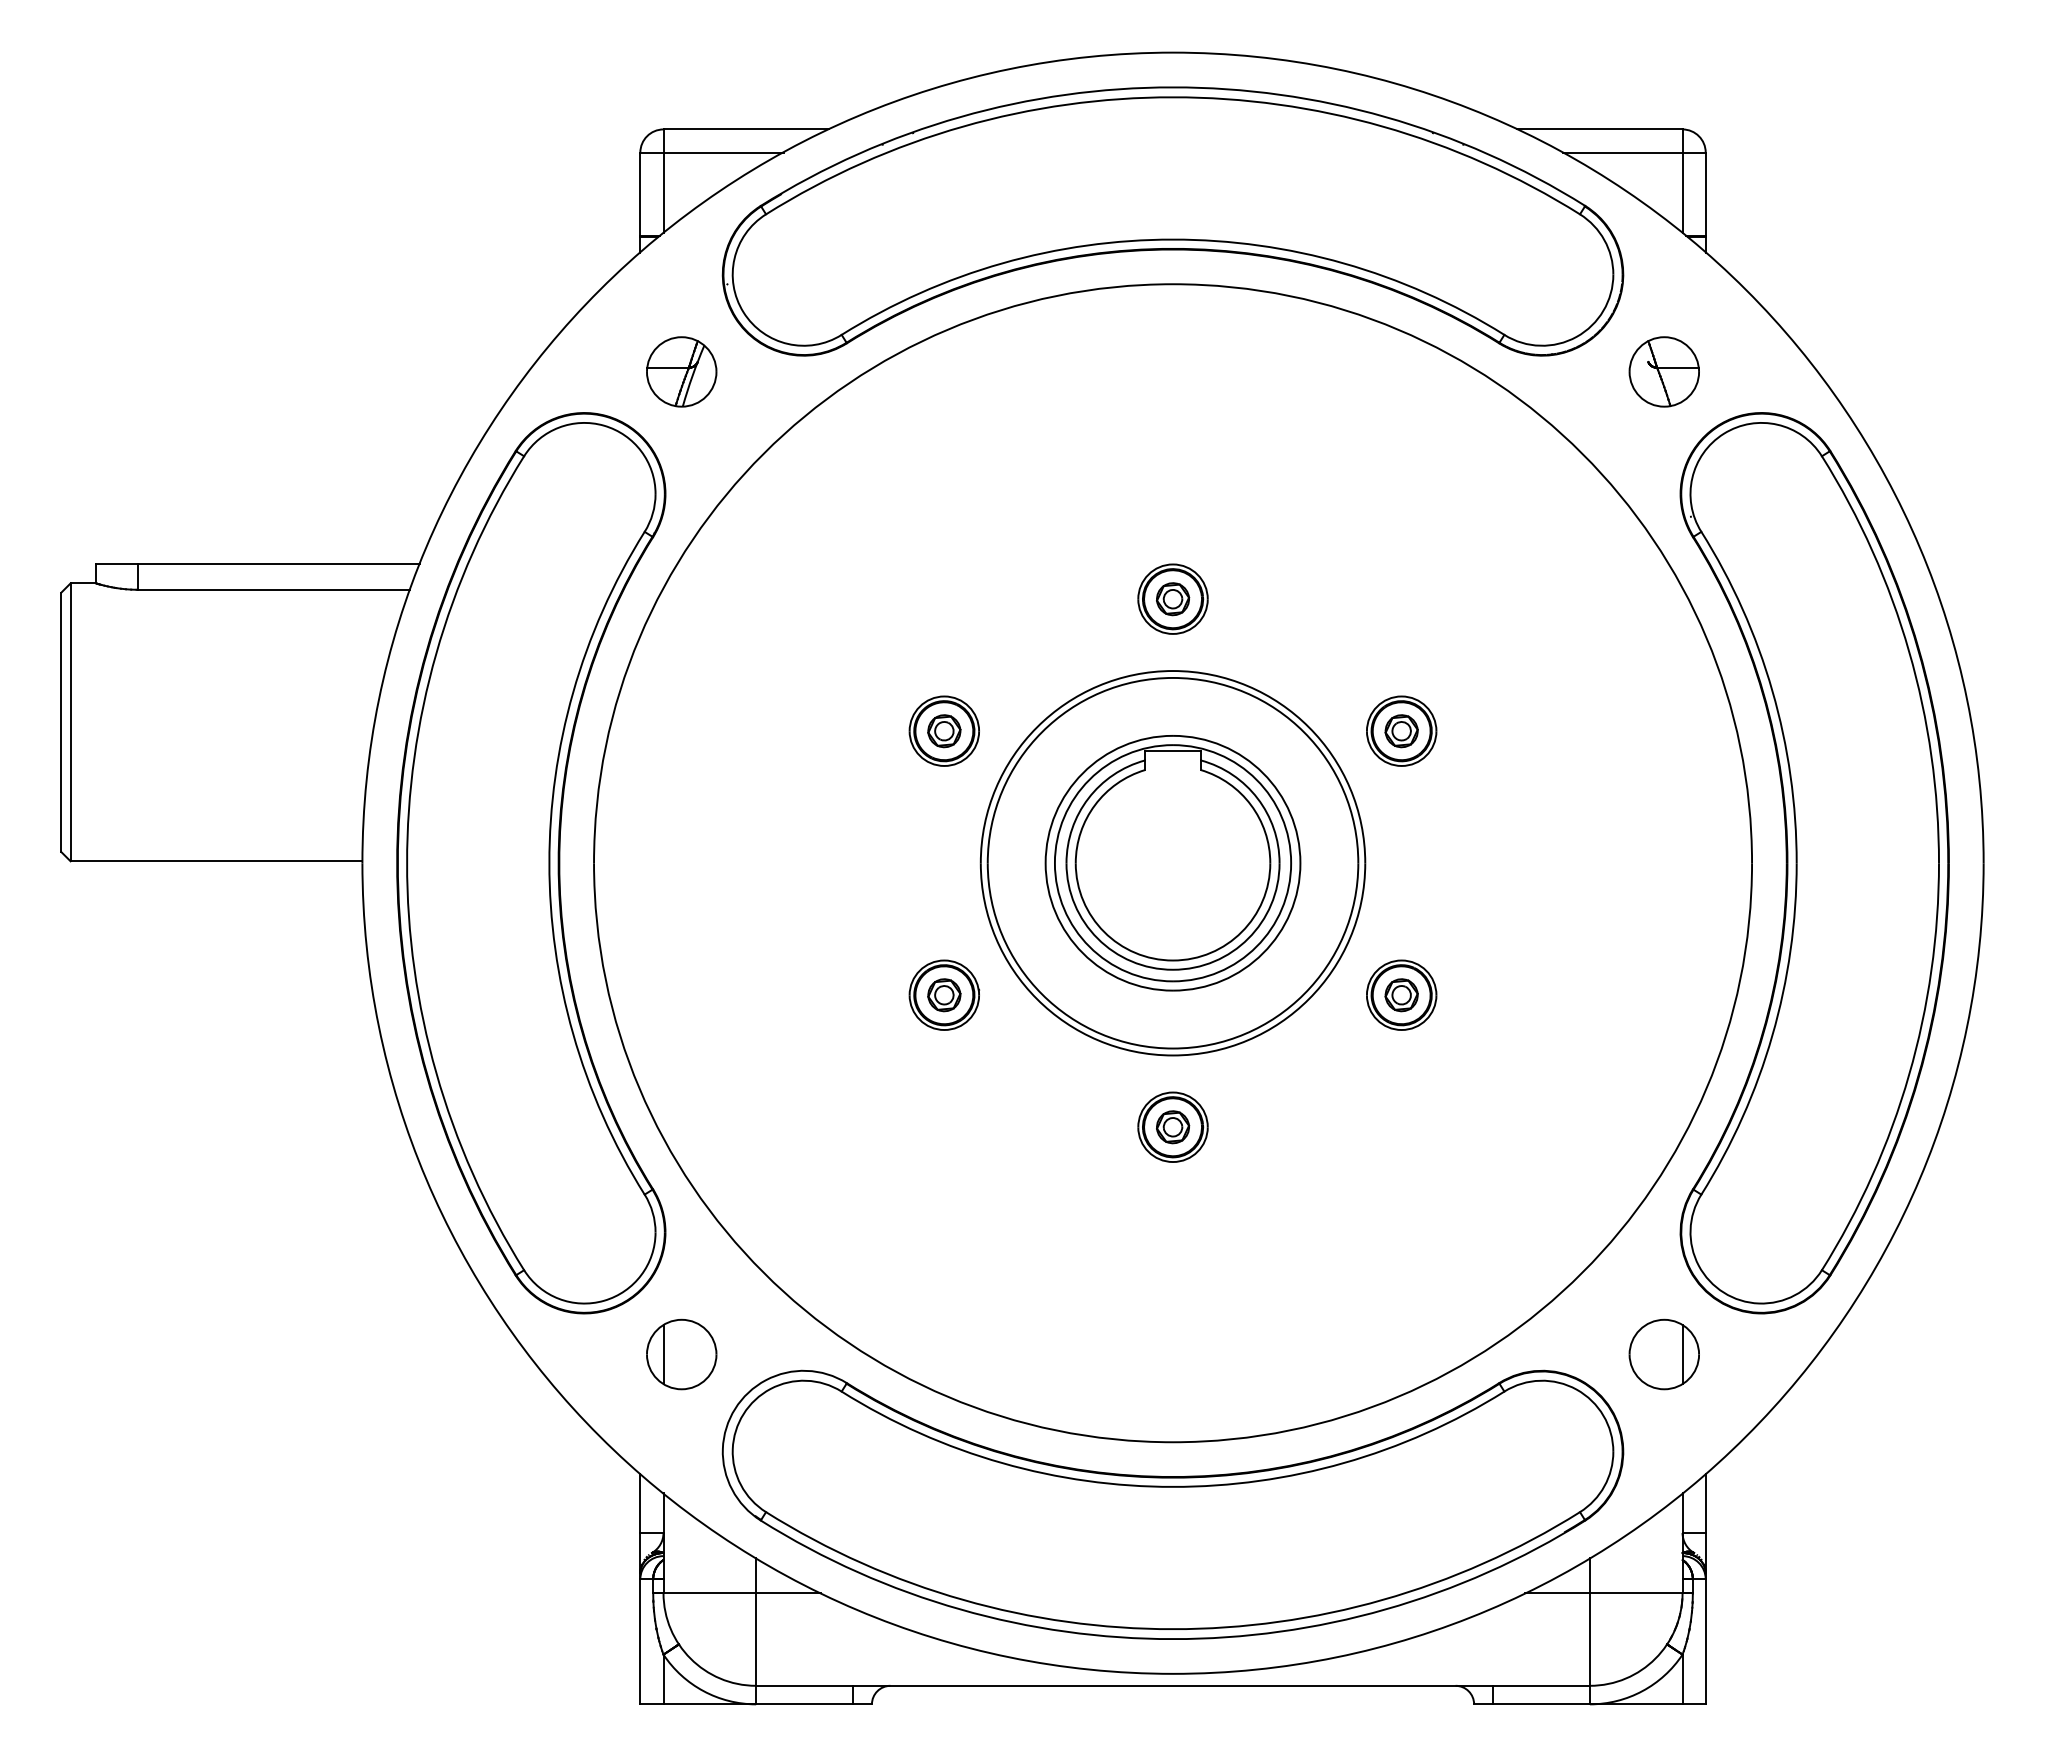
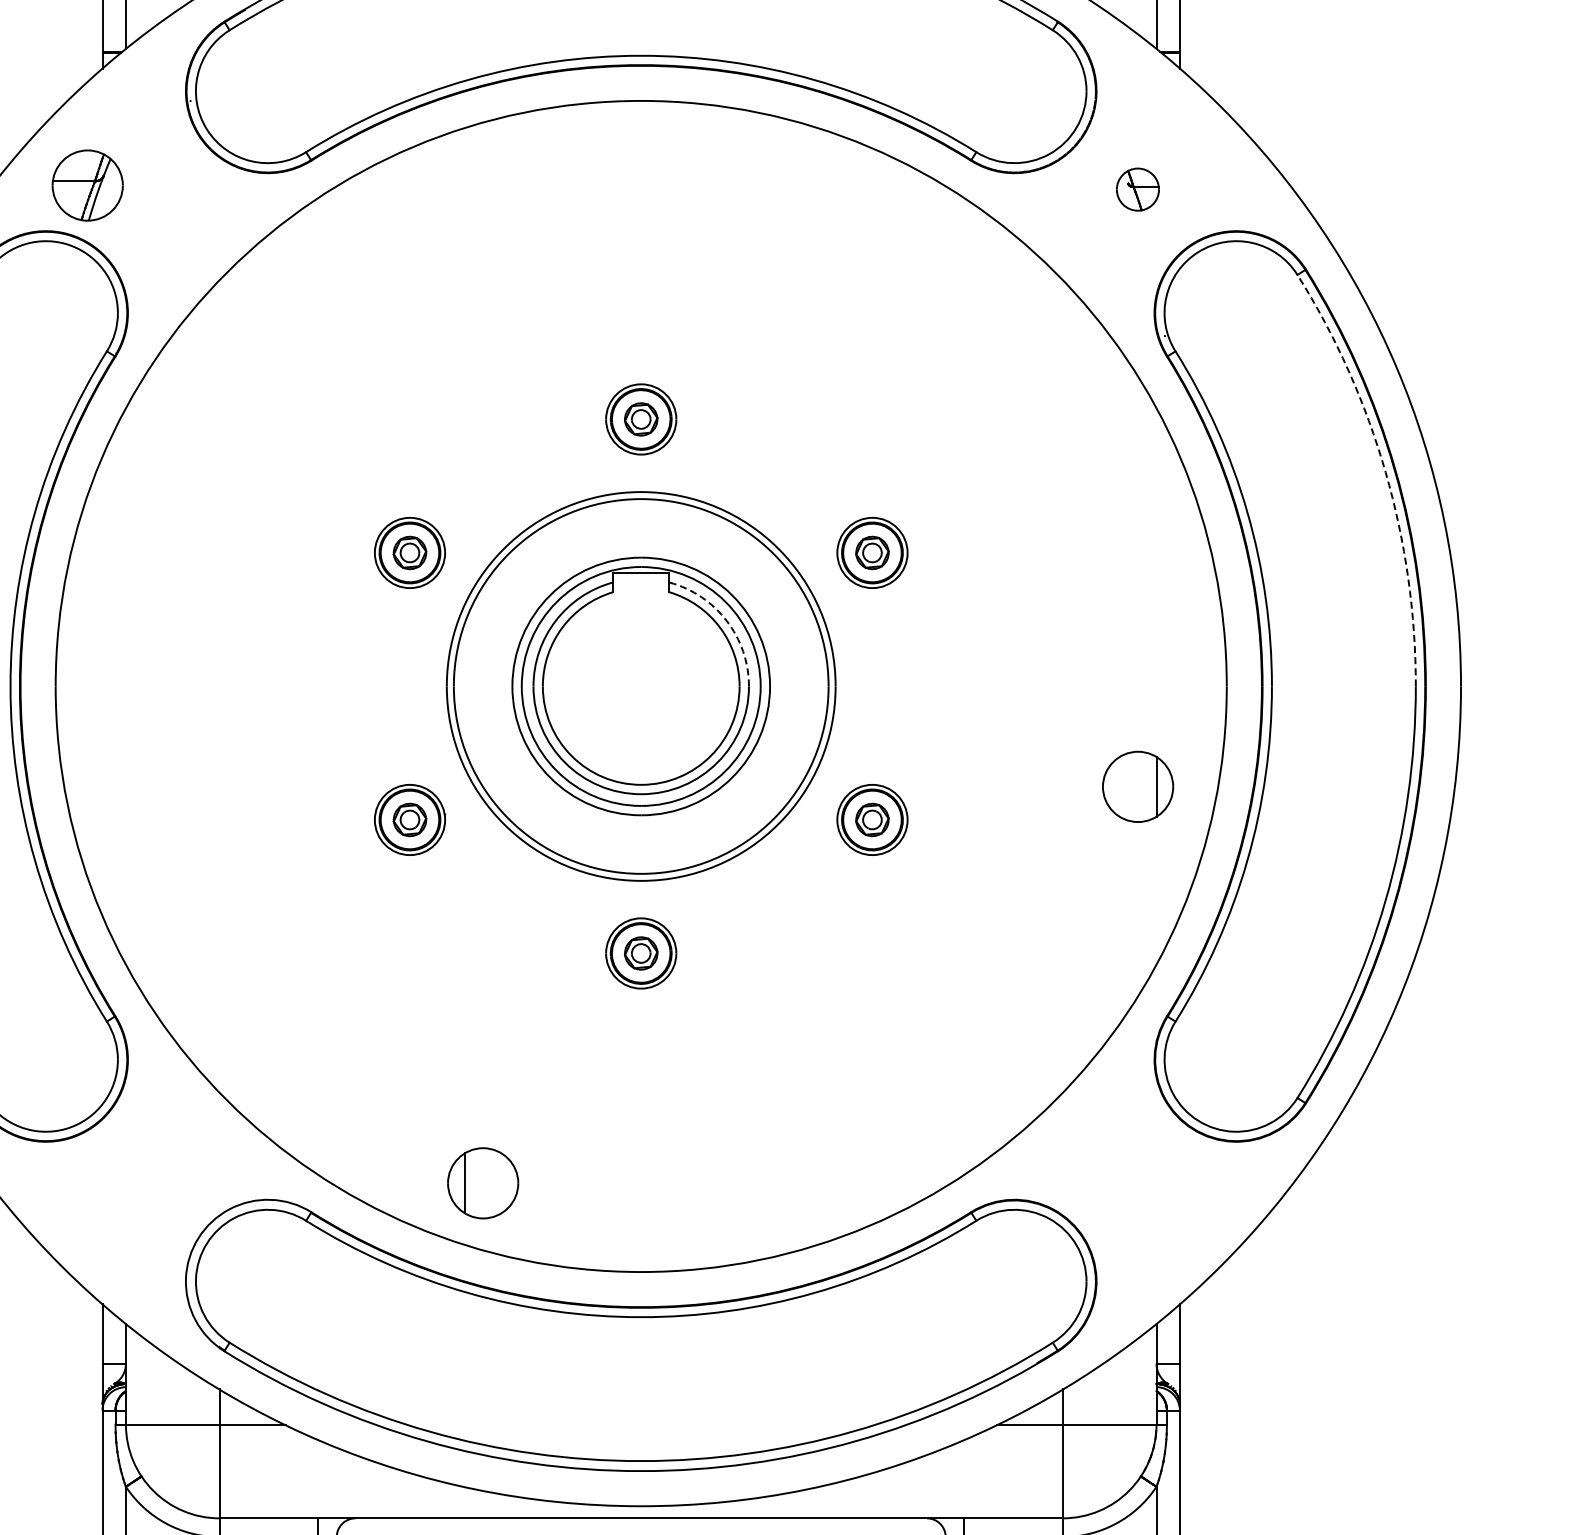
part: (681, 371) -> (87, 185), moved
part: (1663, 371) -> (1137, 189), size x0.6
arc: (1909, 651) -> (1386, 472), solid -> dashed
arc: (1257, 798) -> (726, 621), solid -> dashed
part: (681, 1354) -> (482, 1183), moved
part: (1663, 1354) -> (1137, 786), moved

